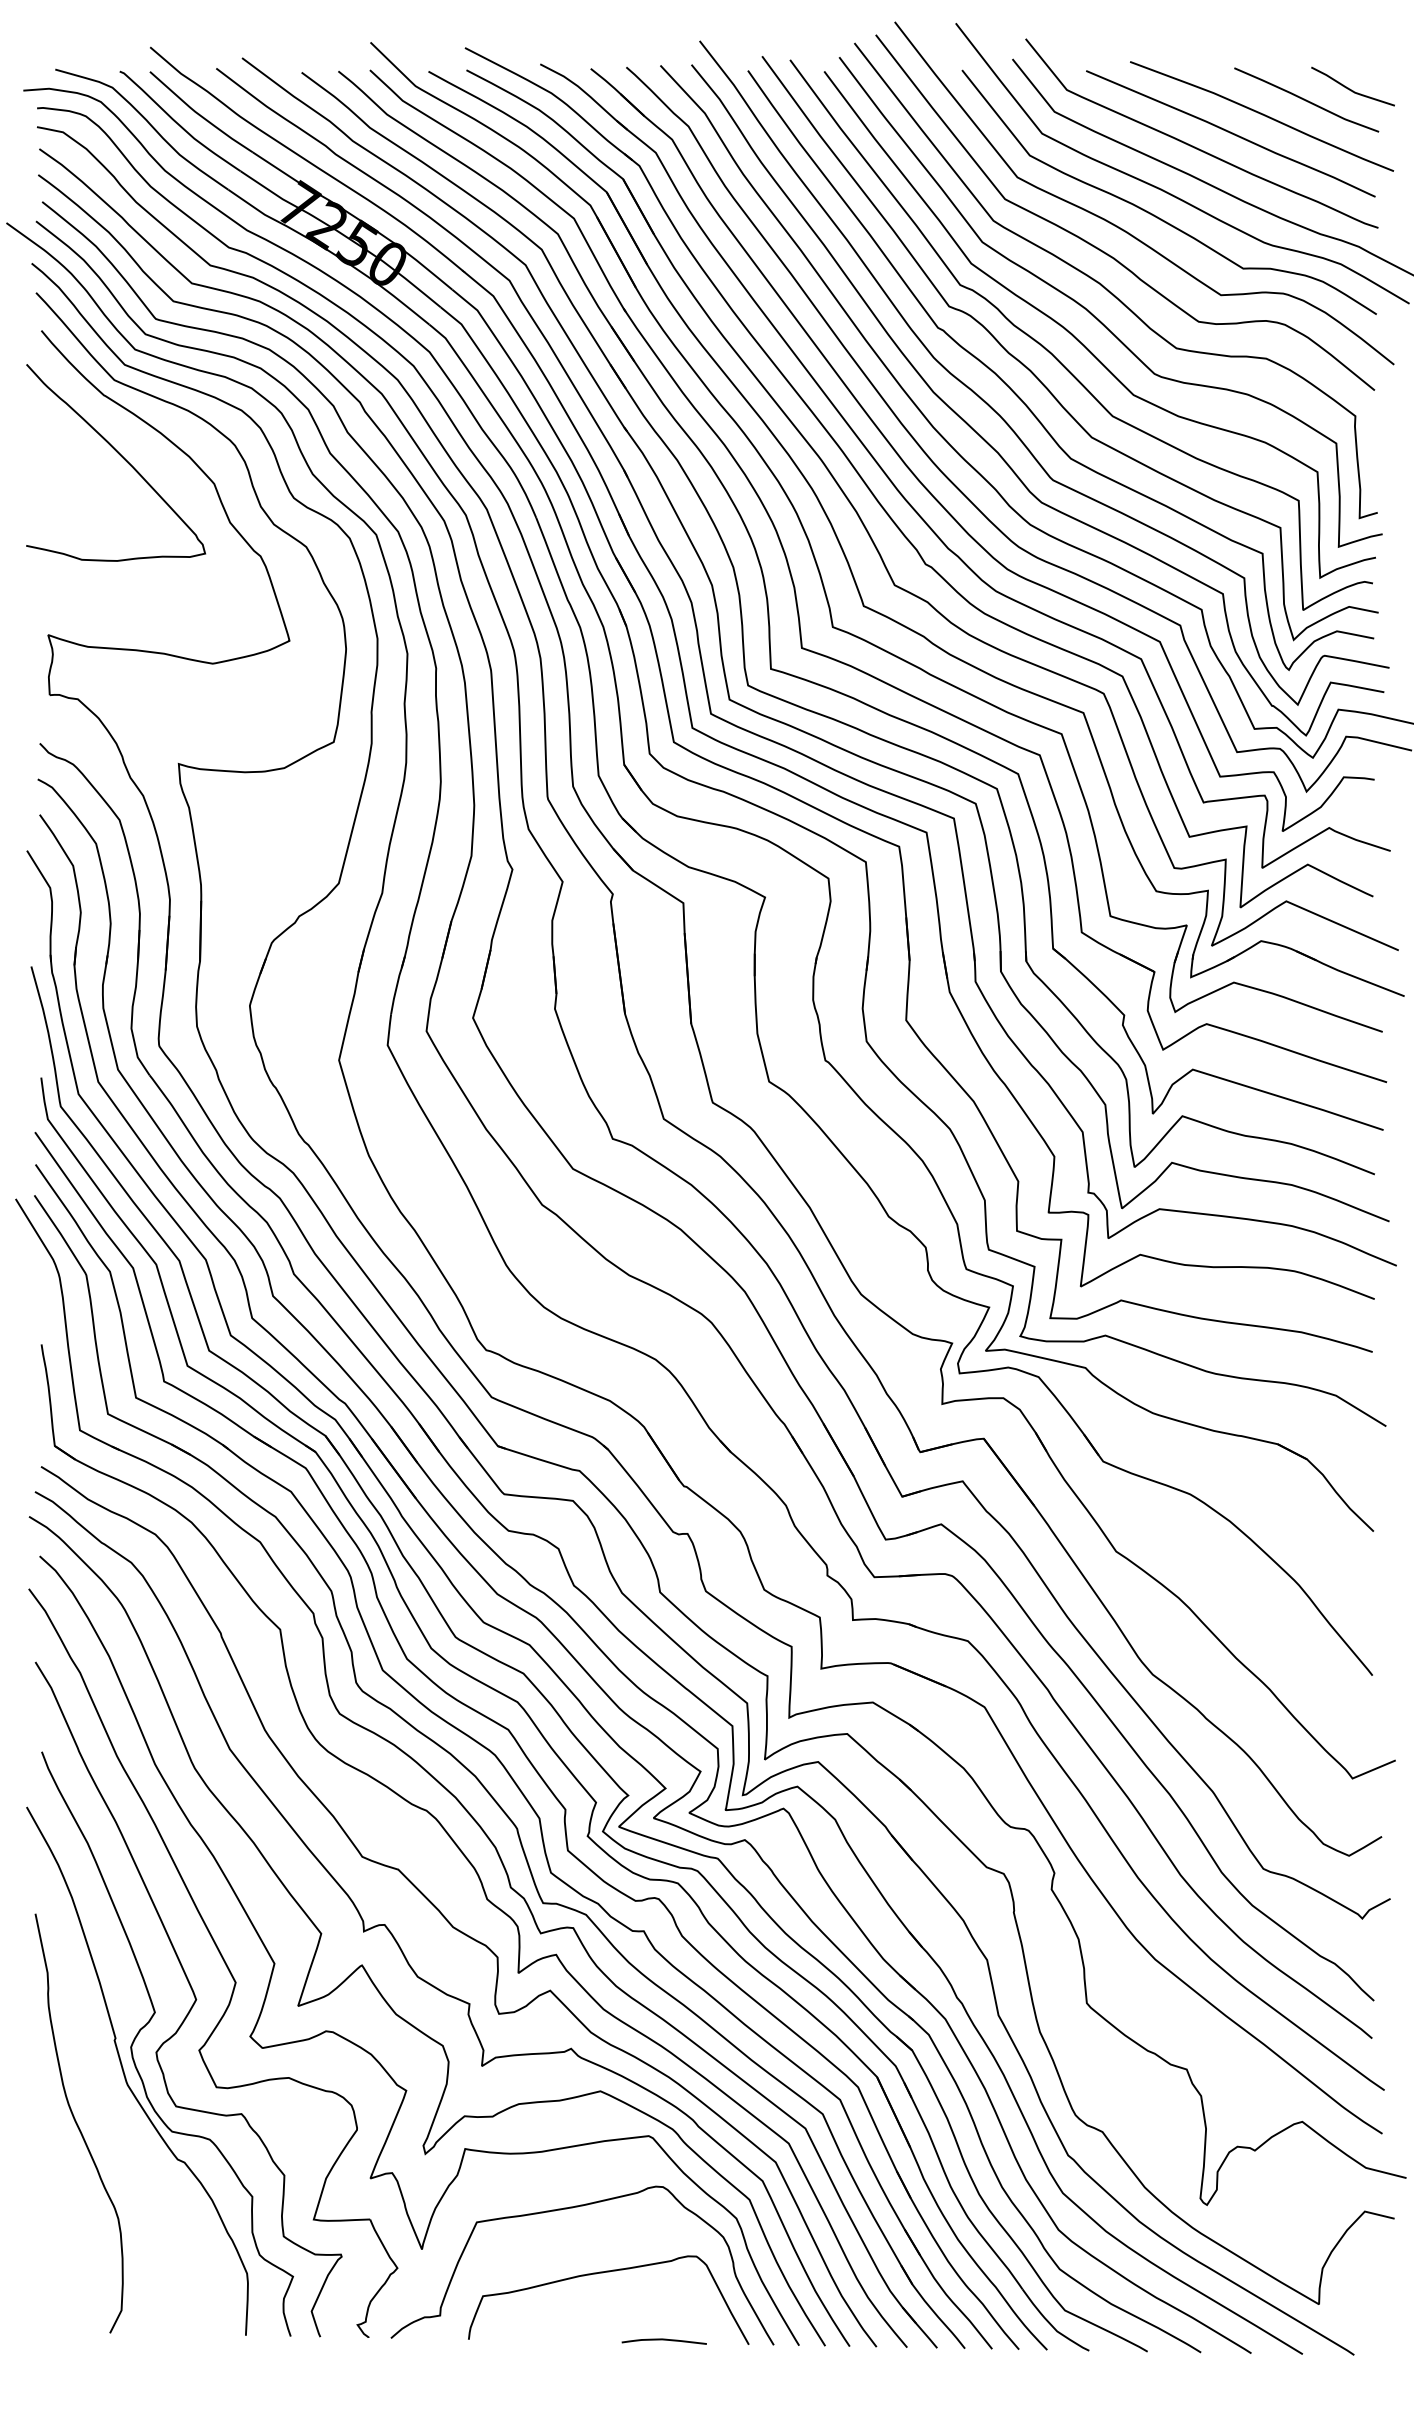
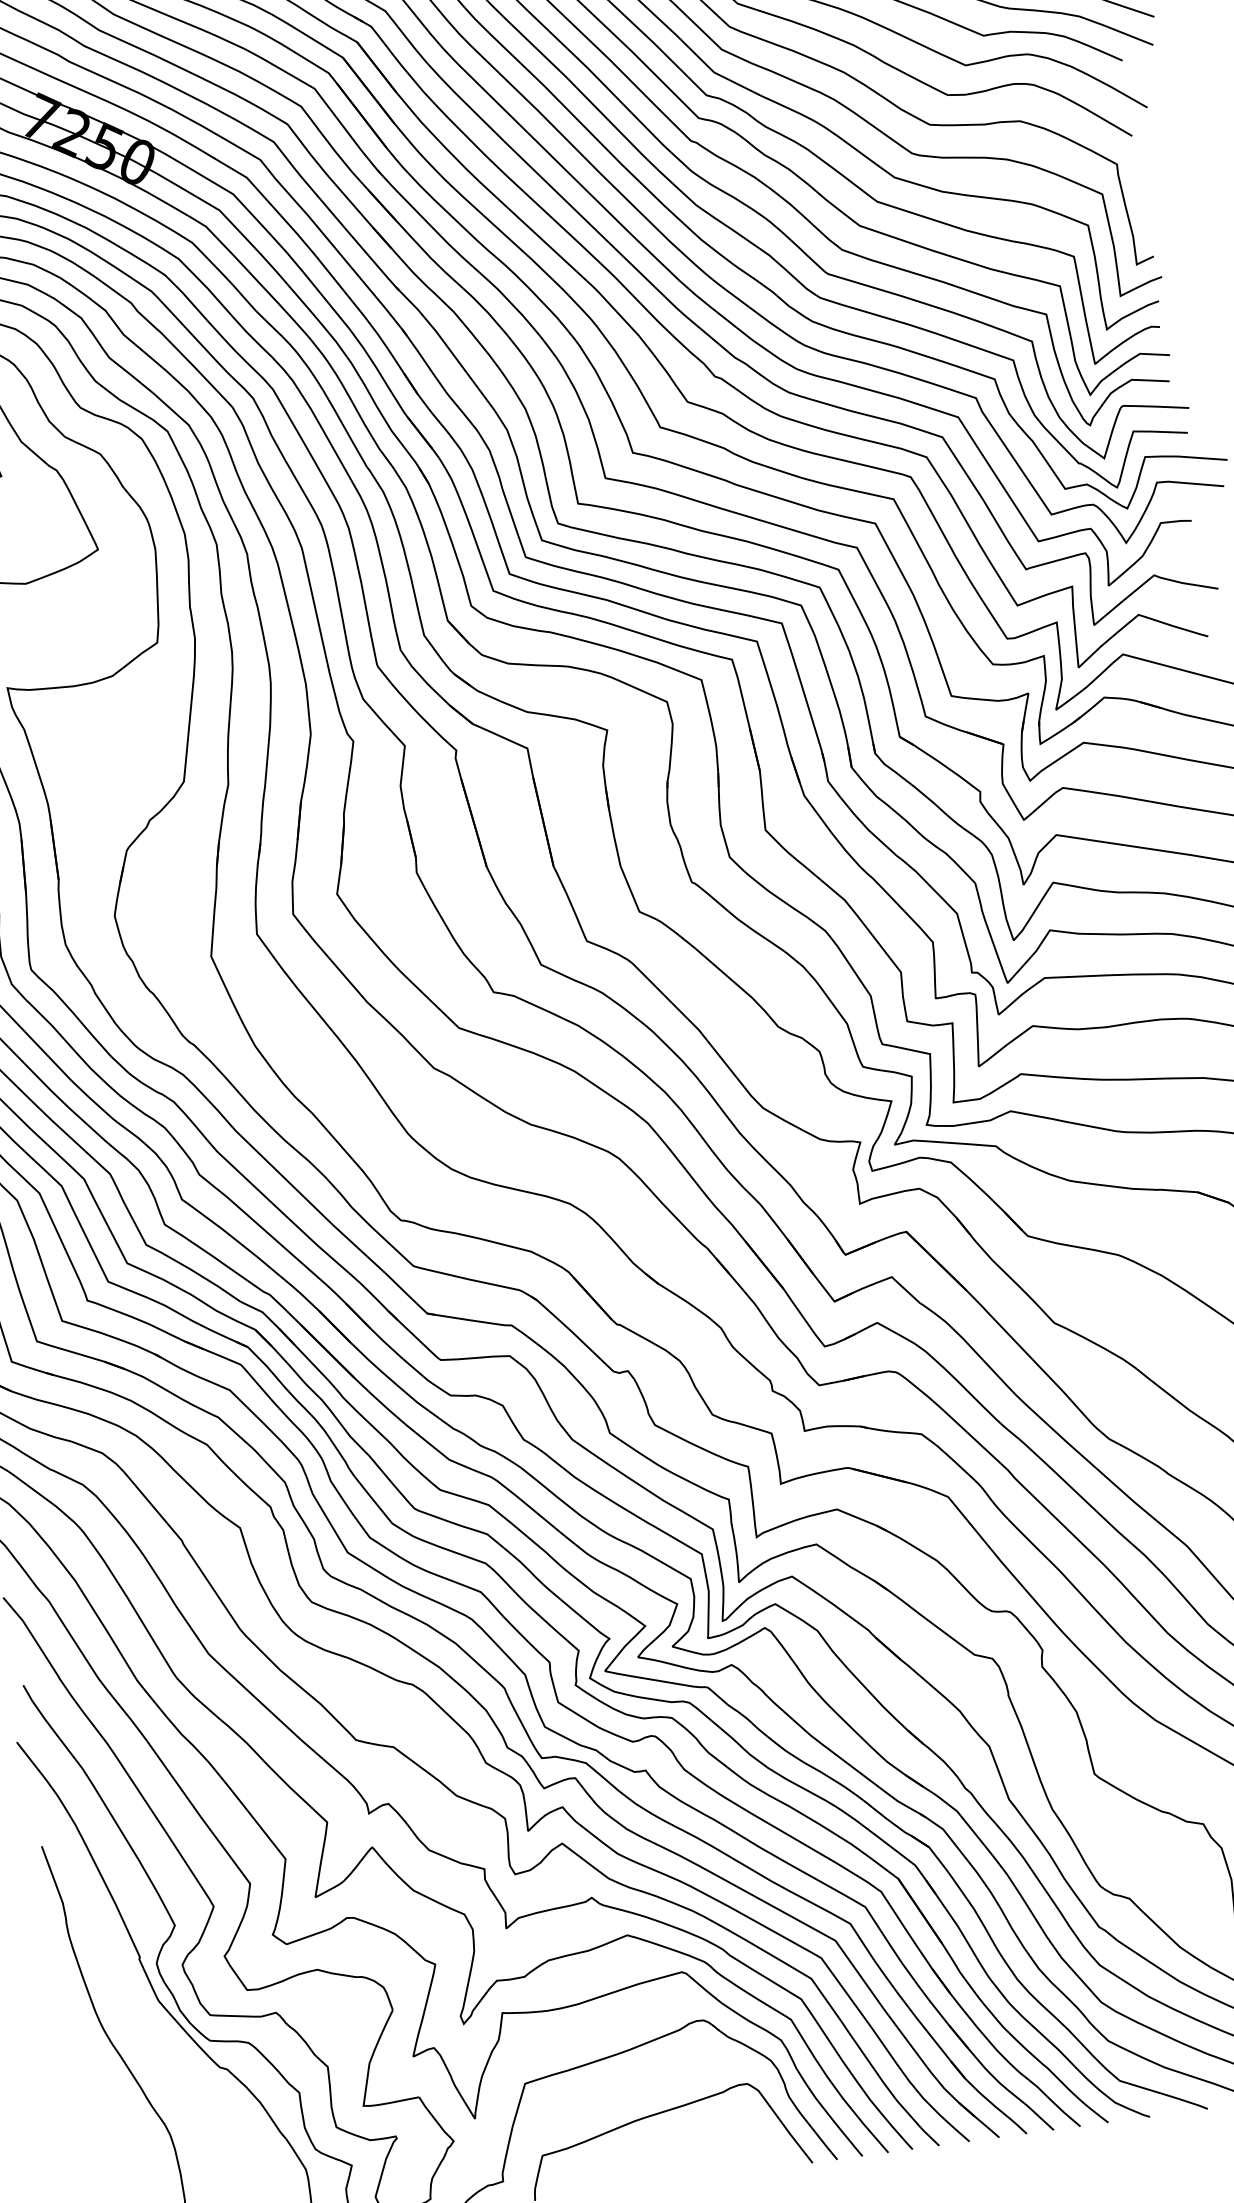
curve: (663, 2340) -> (727, 2171), removed

